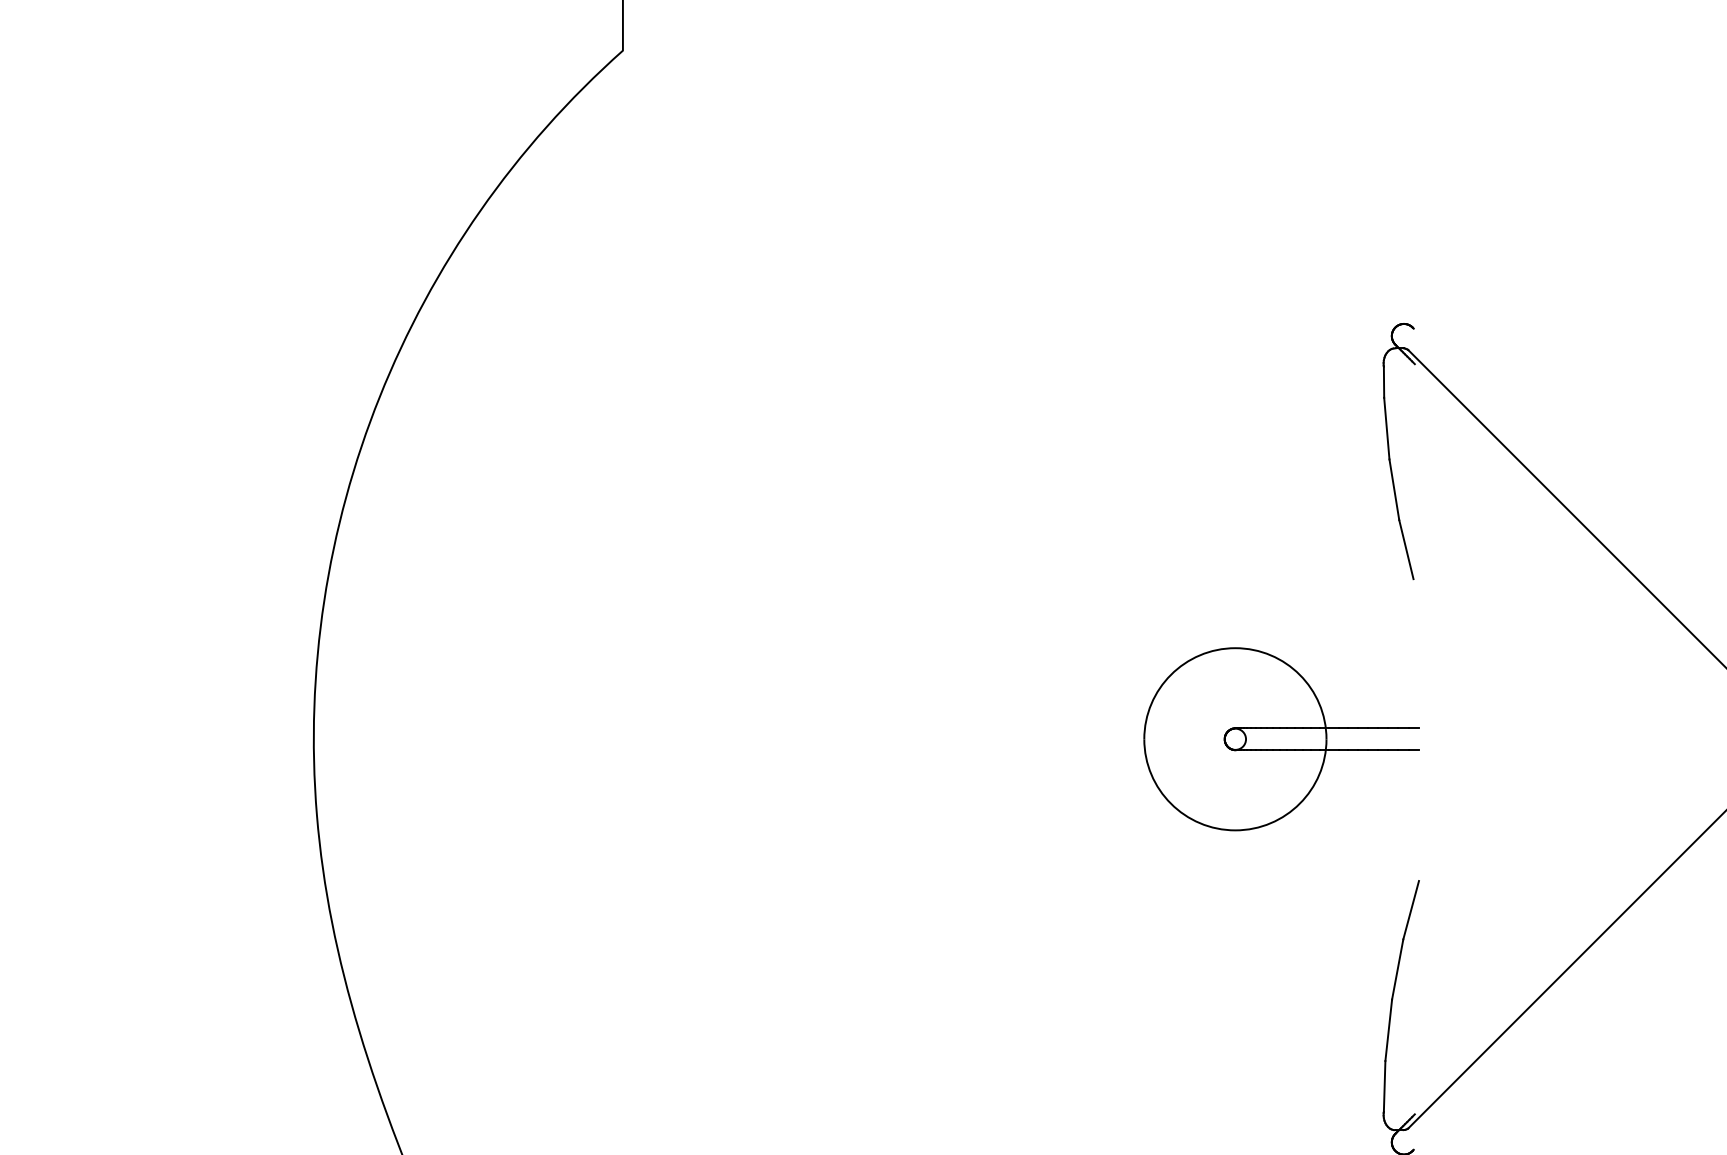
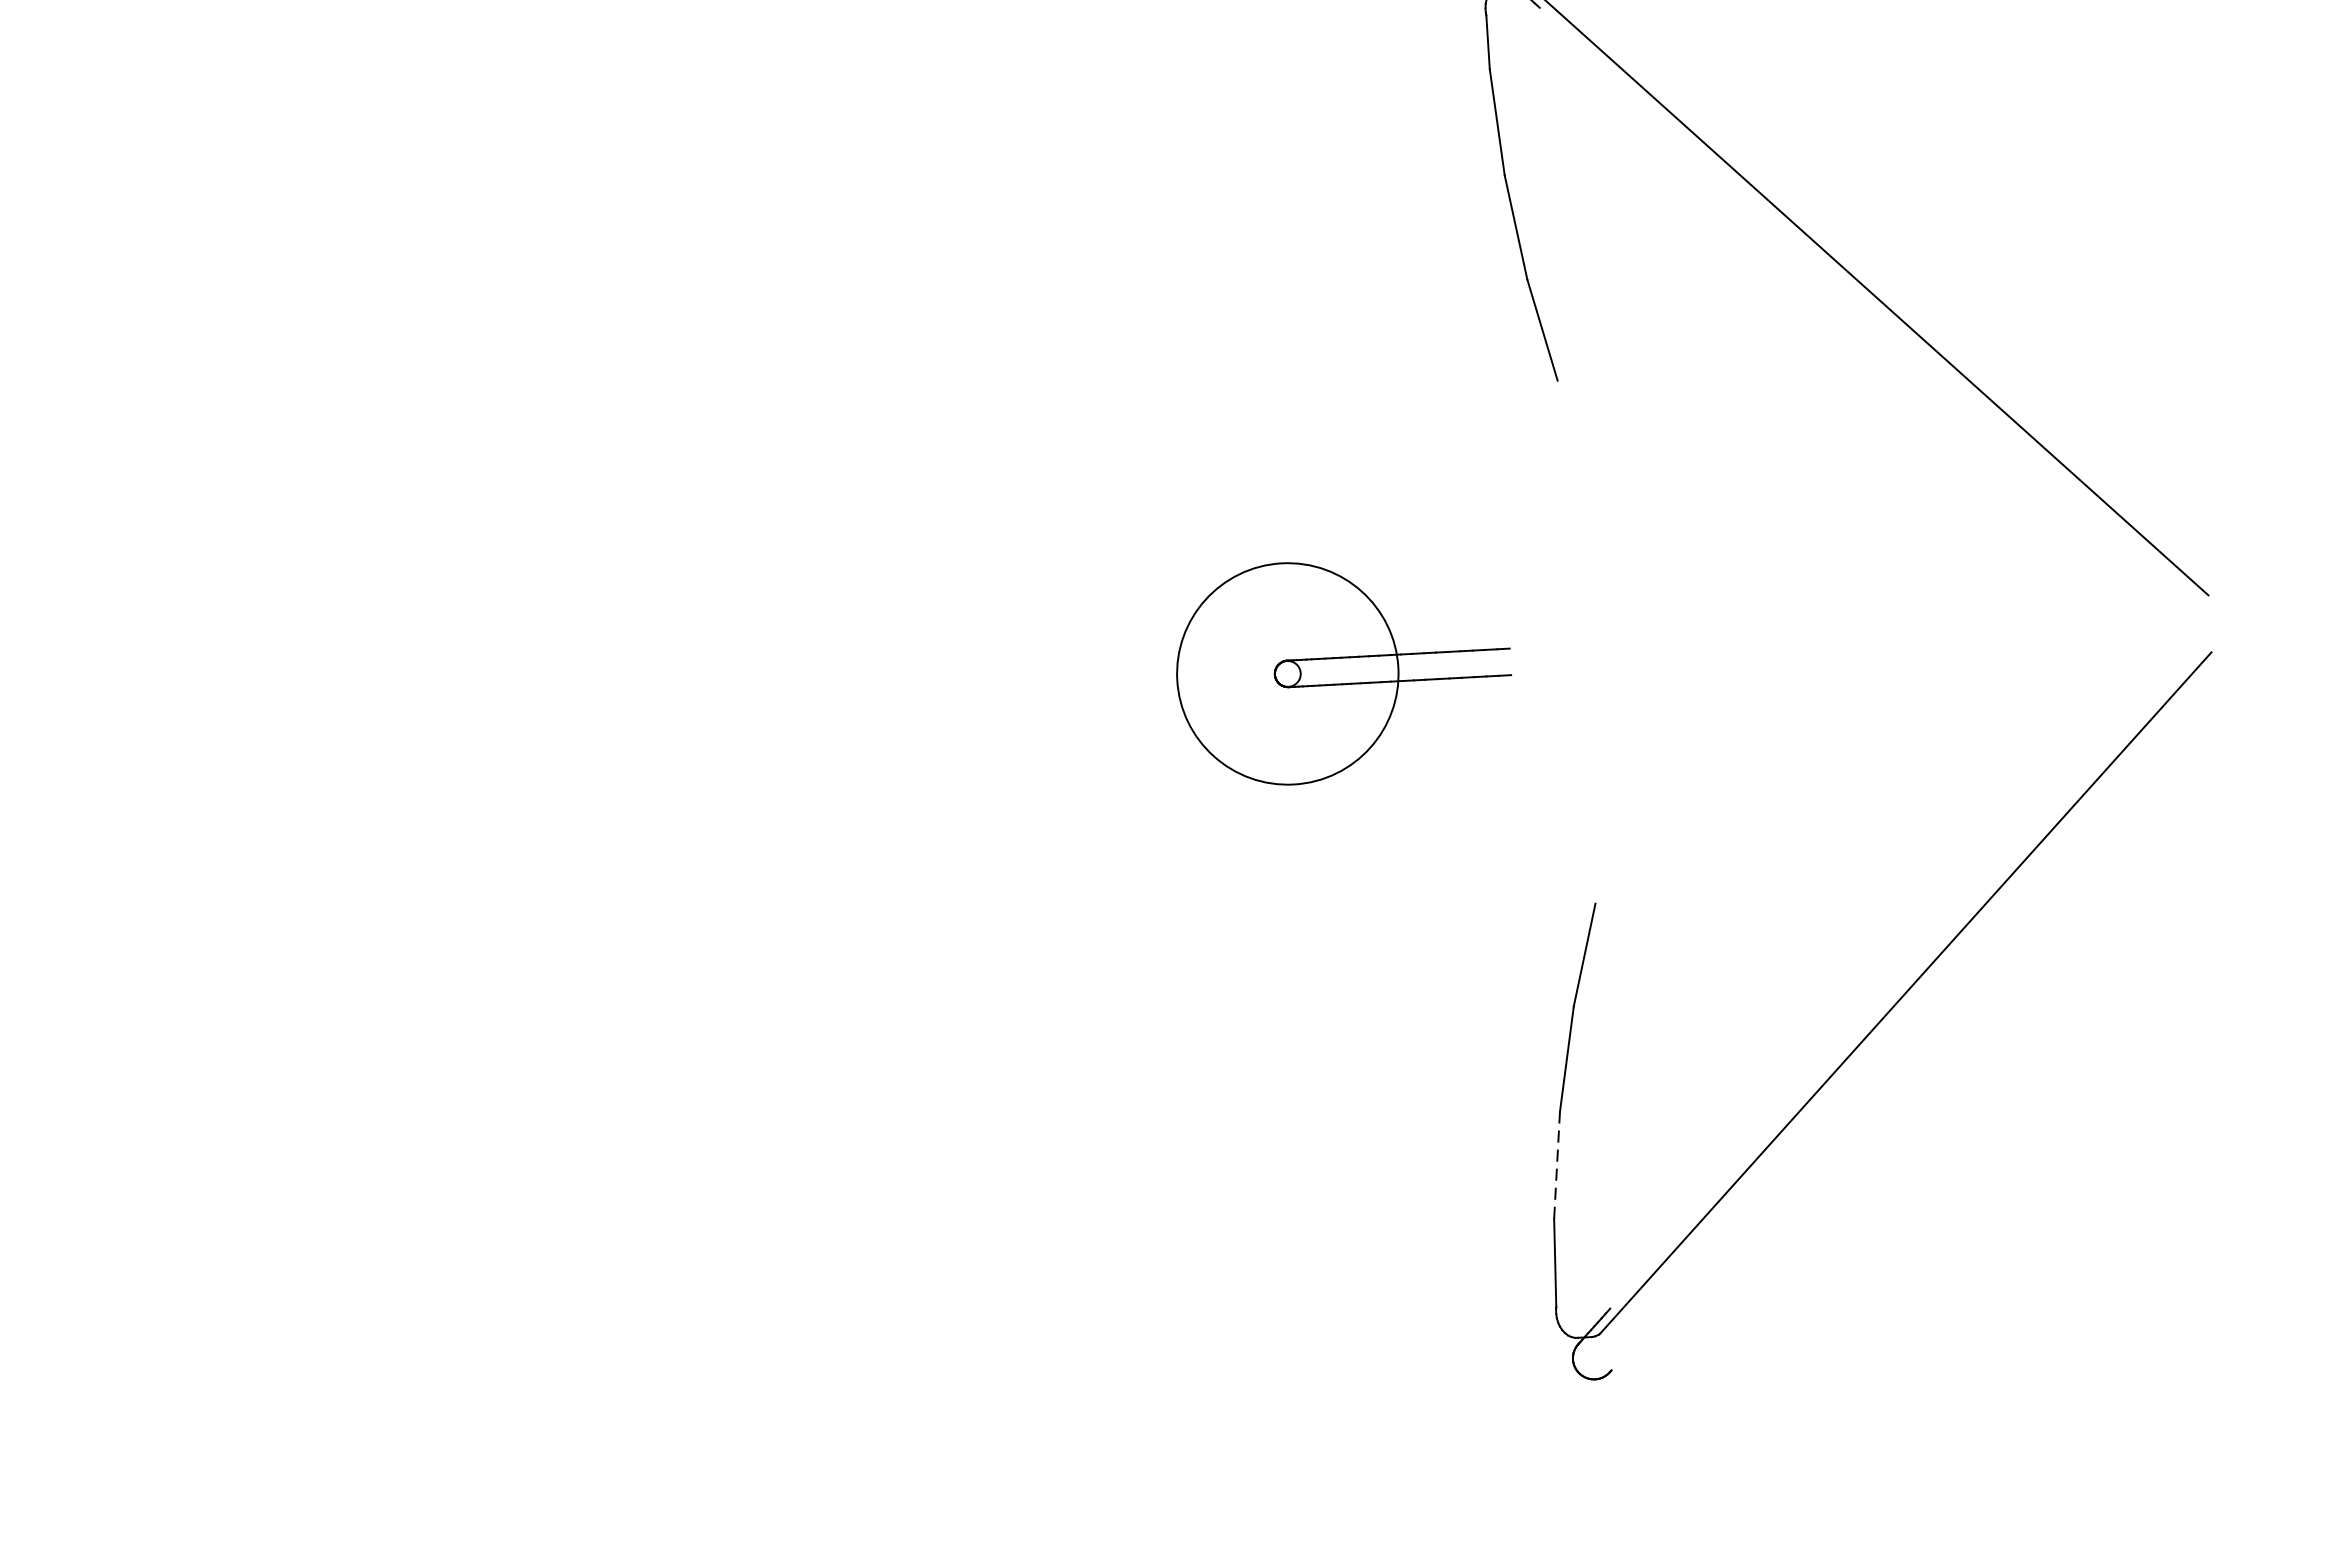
part: (1281, 739) -> (1343, 671), size x0.7
line: (1388, 1030) -> (1556, 1165), solid -> dashed

